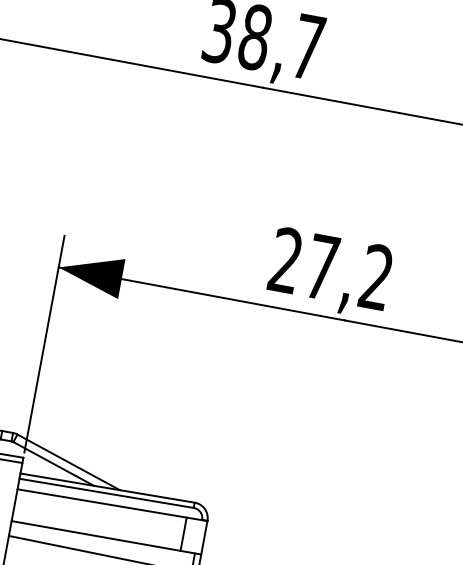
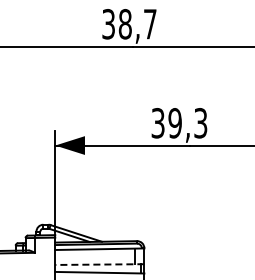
text: (331, 269) -> (179, 123), 27,2 -> 39,3
line: (105, 537) -> (99, 264), solid -> dashed

